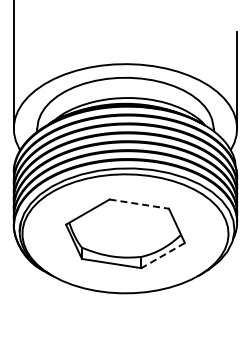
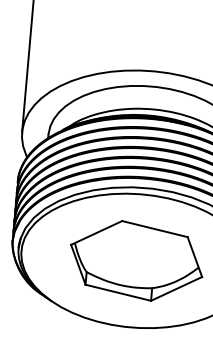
line: (139, 204) -> (155, 229), dashed -> solid
line: (162, 255) -> (175, 288), dashed -> solid

